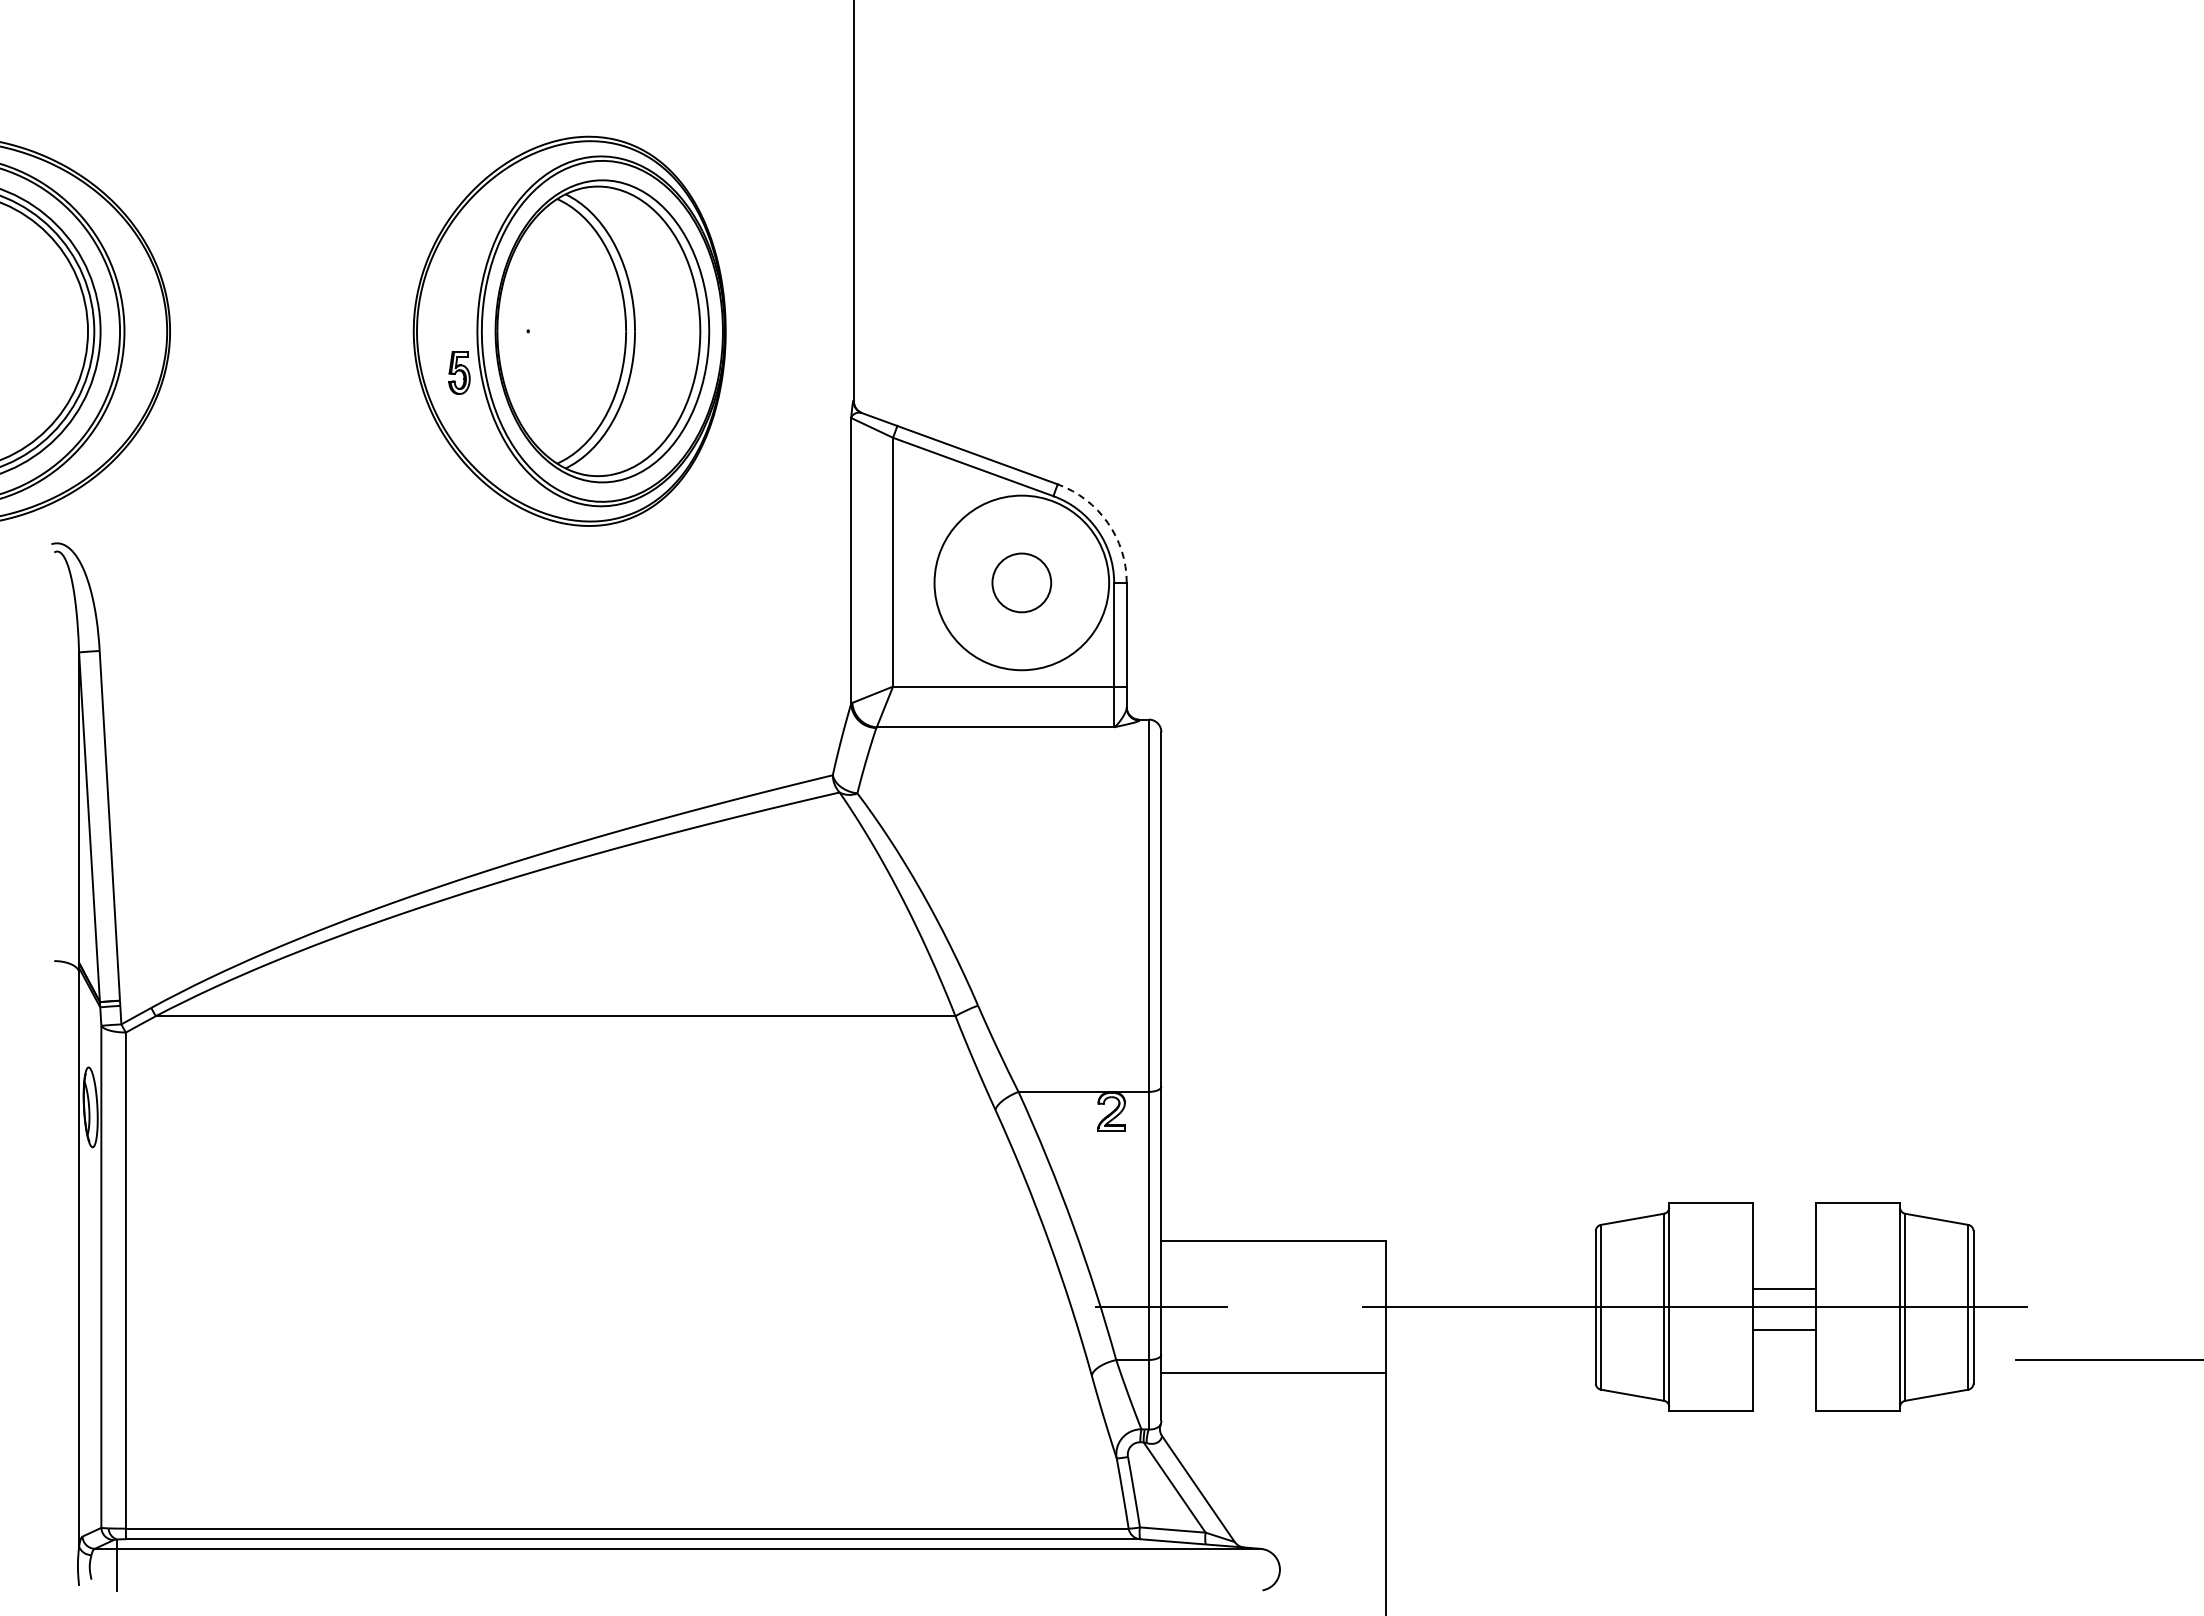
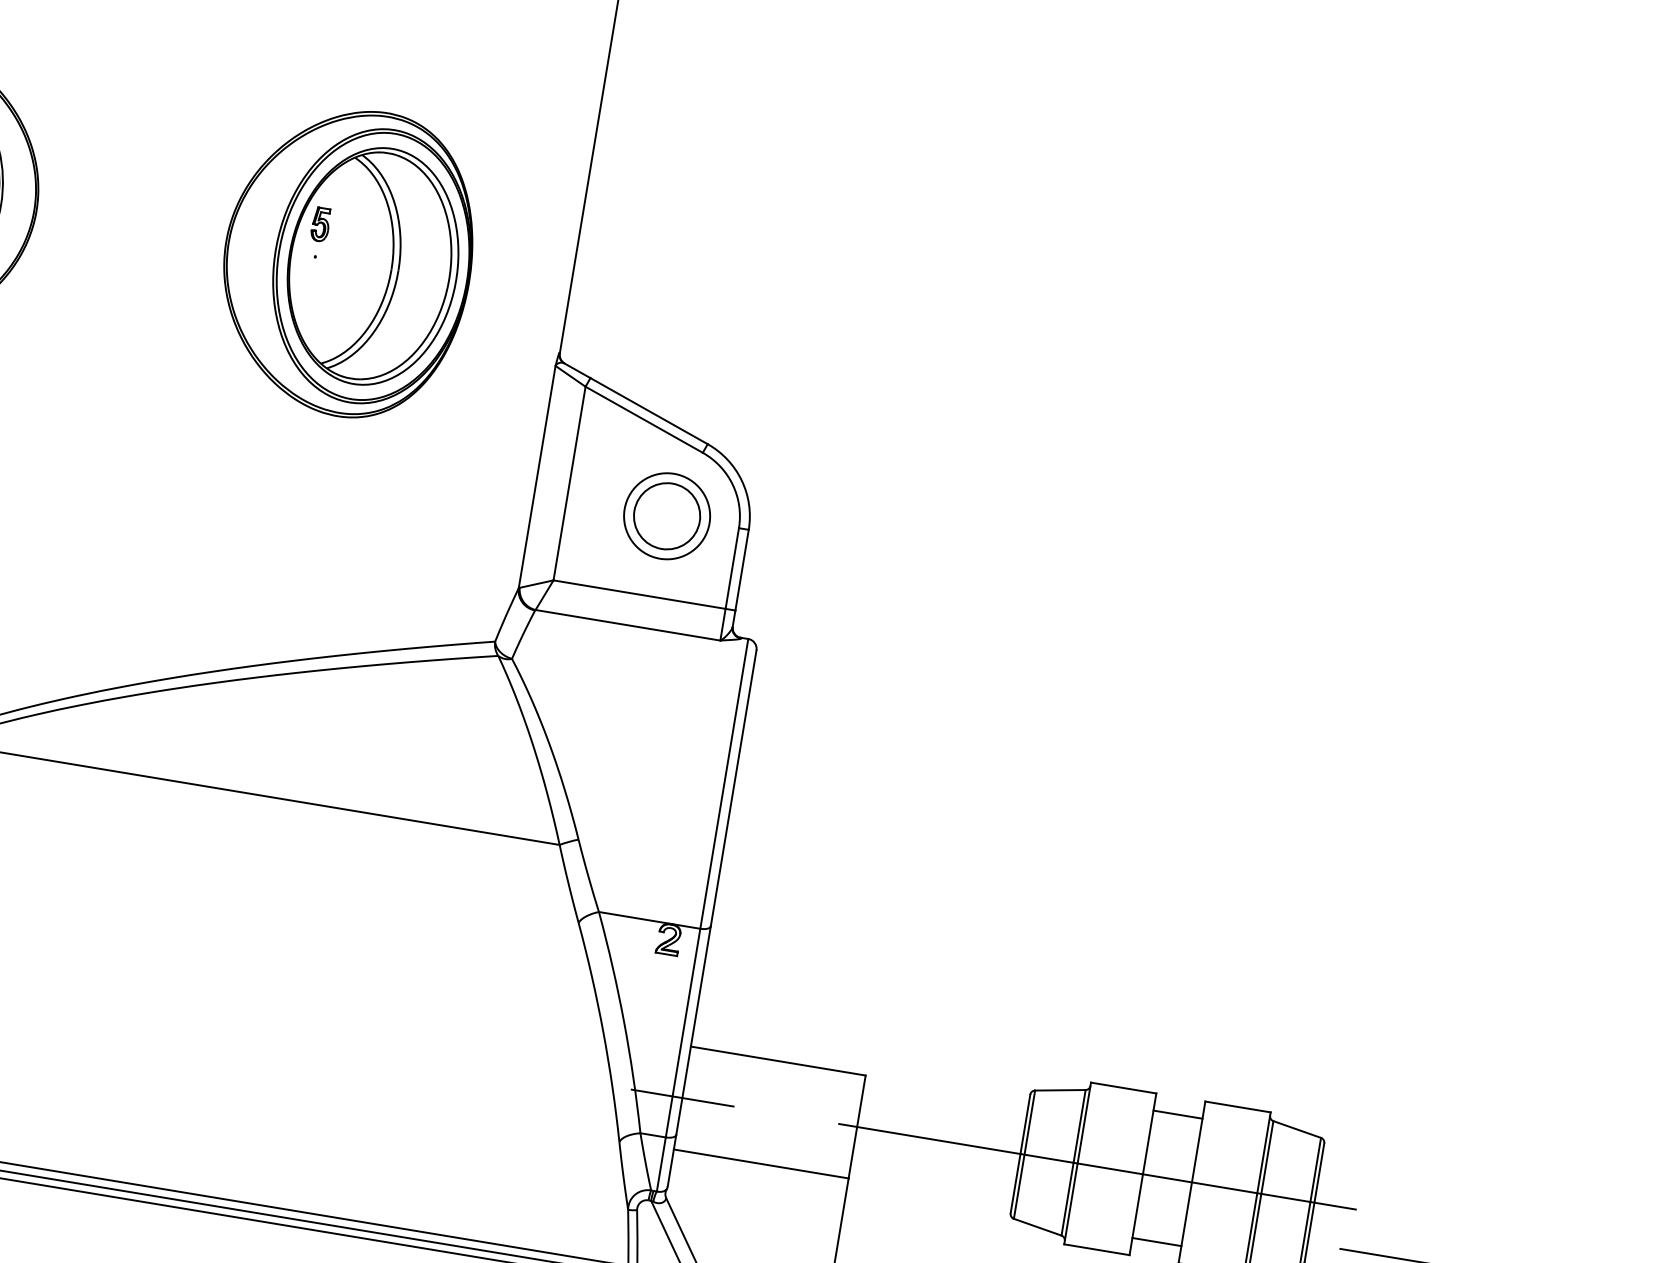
part: (459, 372) -> (320, 224), moved
arc: (1107, 522) -> (741, 480), dashed -> solid
circle: (1021, 582) -> (666, 515), size x0.62
circle: (1021, 582) -> (666, 515), size x1.43
line: (1784, 1289) -> (1177, 1114), moved
line: (1784, 1330) -> (1156, 1242), moved

